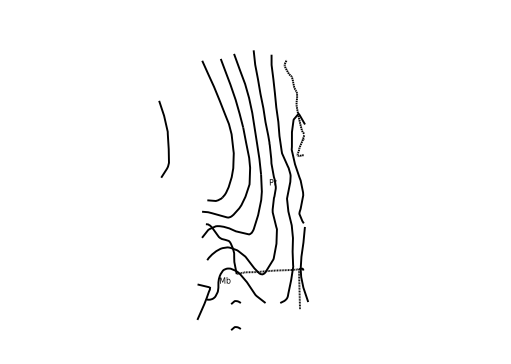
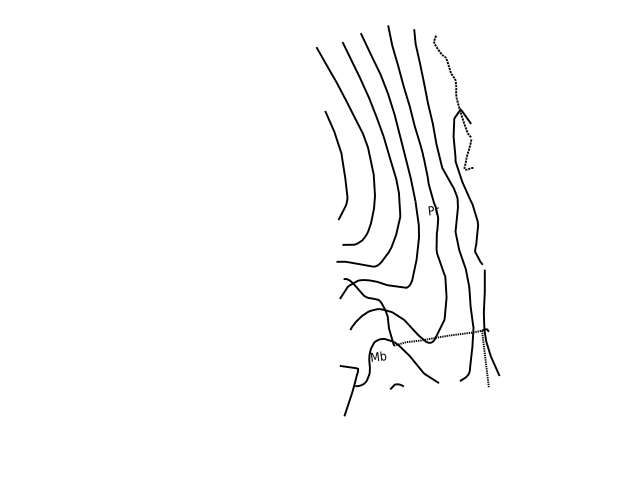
curve: (167, 138) -> (342, 163), moved
curve: (235, 327) -> (399, 421), removed

